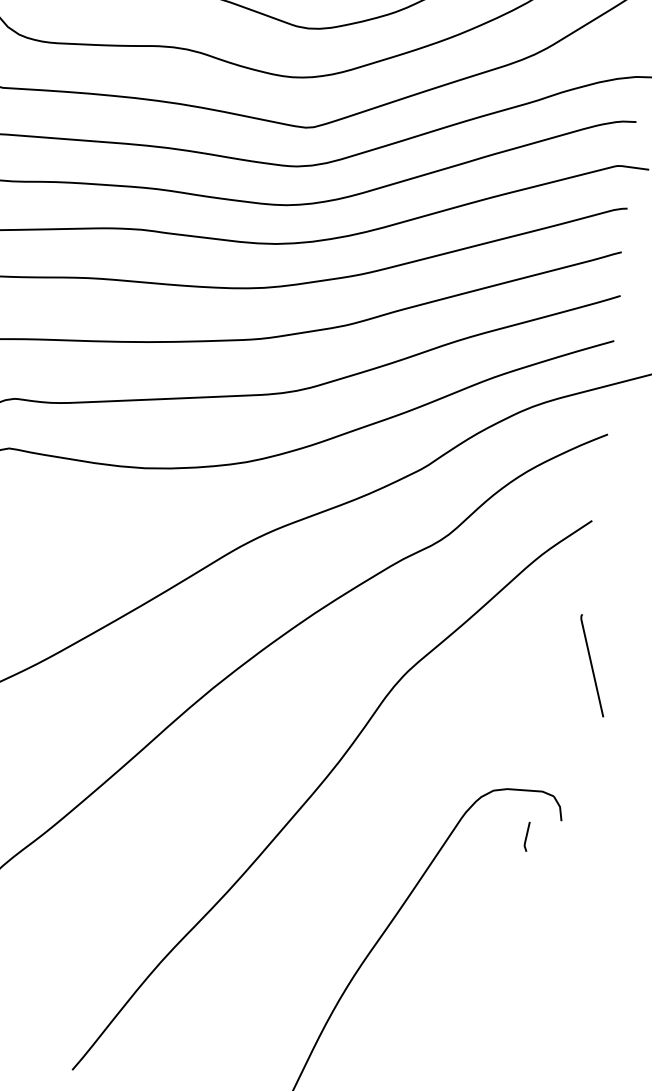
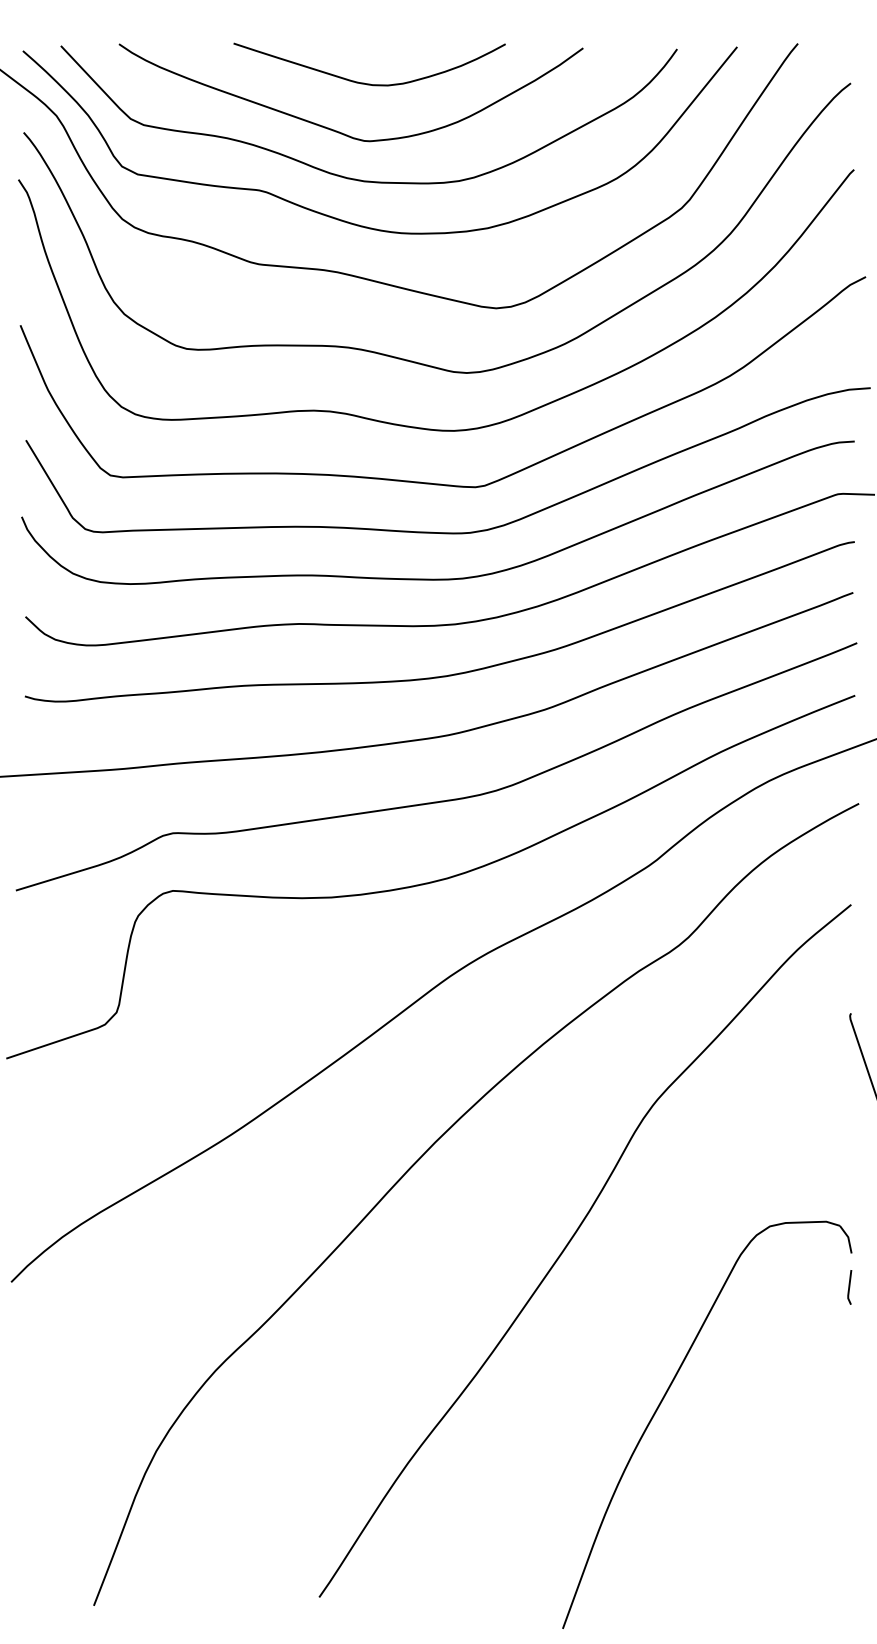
line: (526, 836) -> (849, 1287), moved

